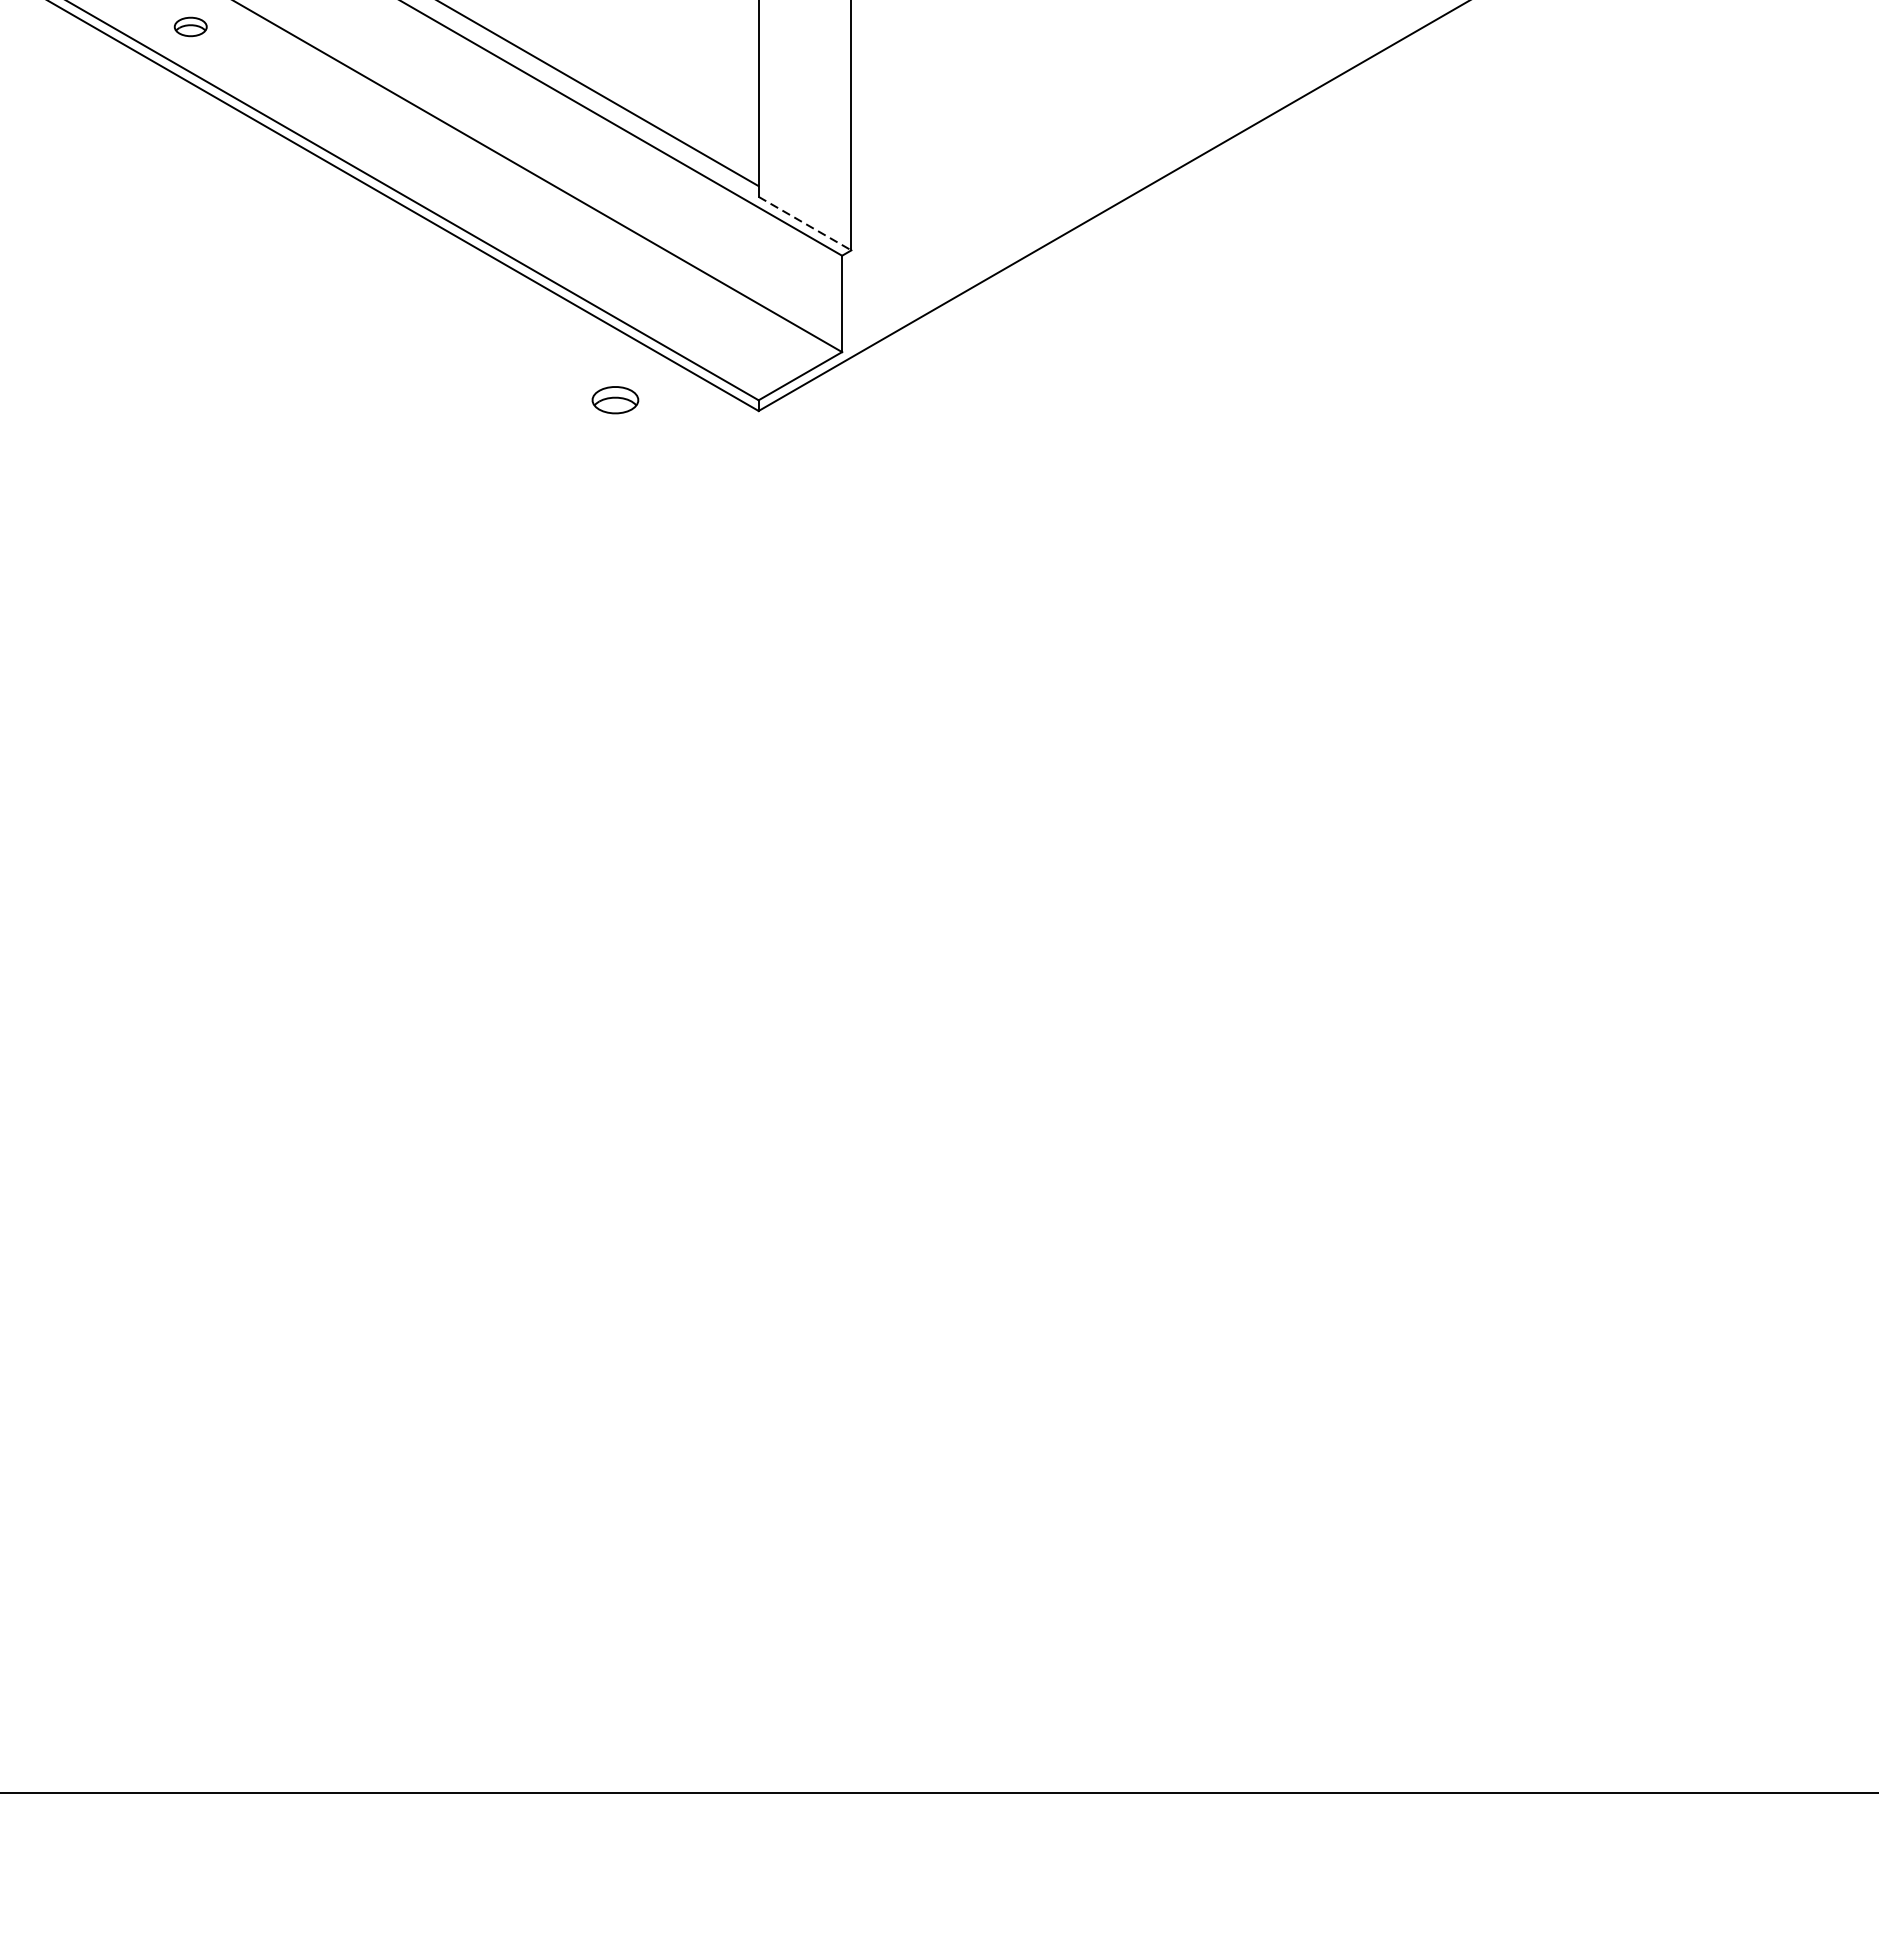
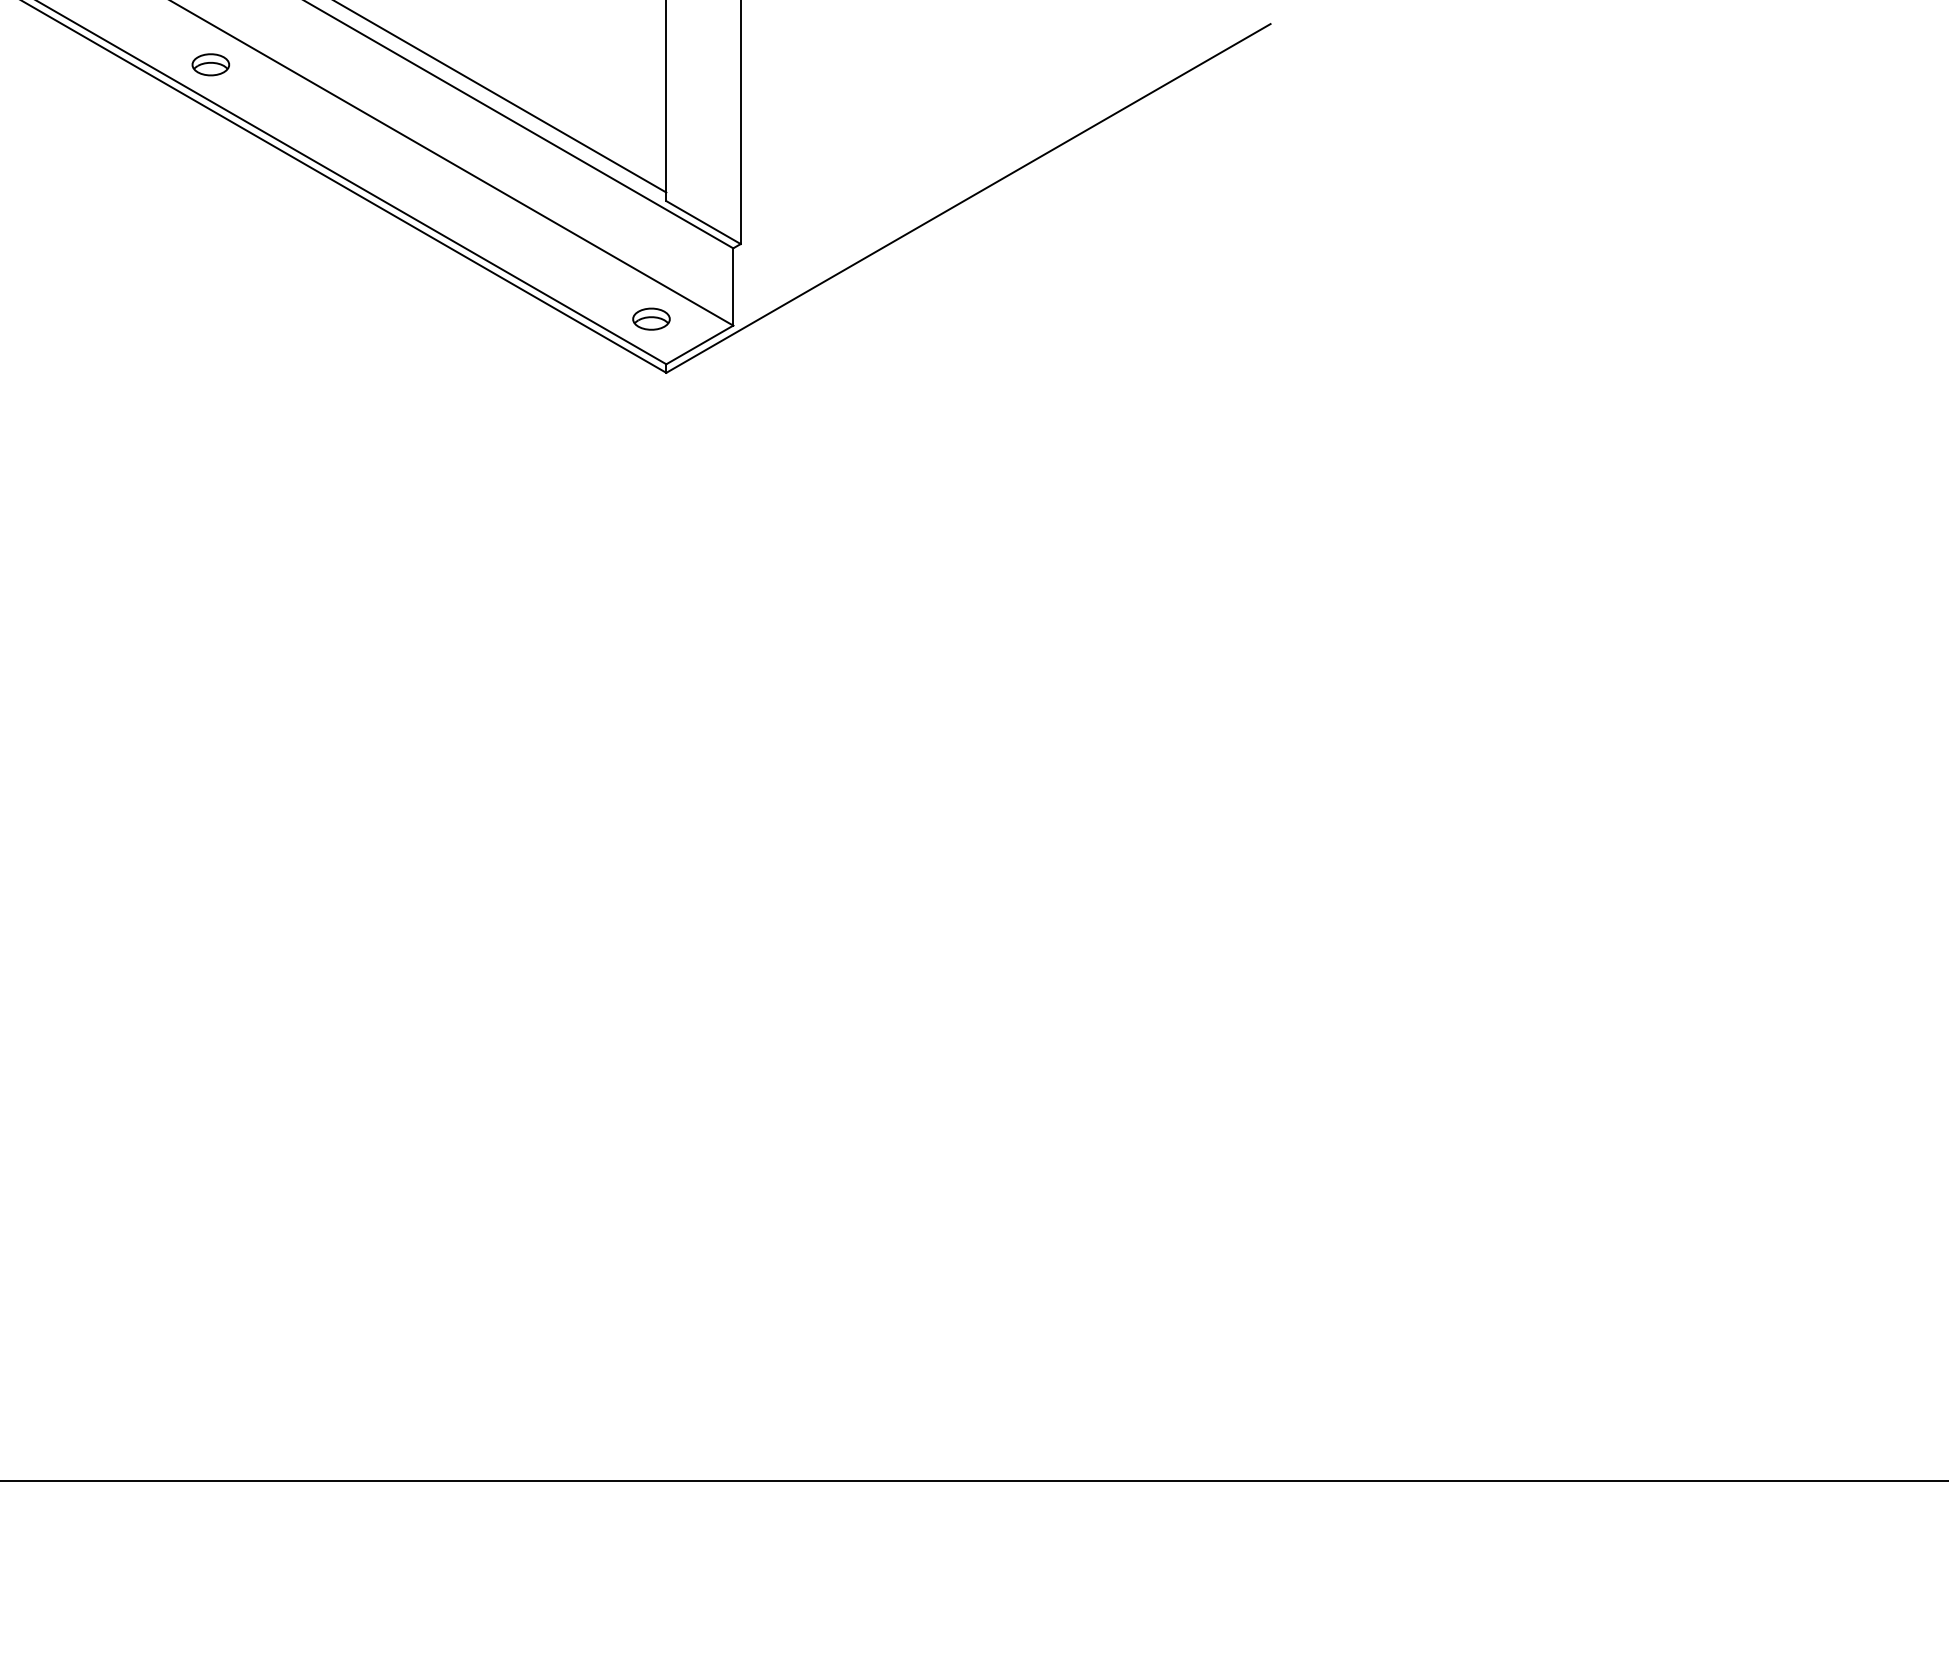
part: (190, 26) -> (210, 64), size x1.43
line: (804, 223) -> (703, 222), dashed -> solid
part: (615, 399) -> (651, 318), moved

